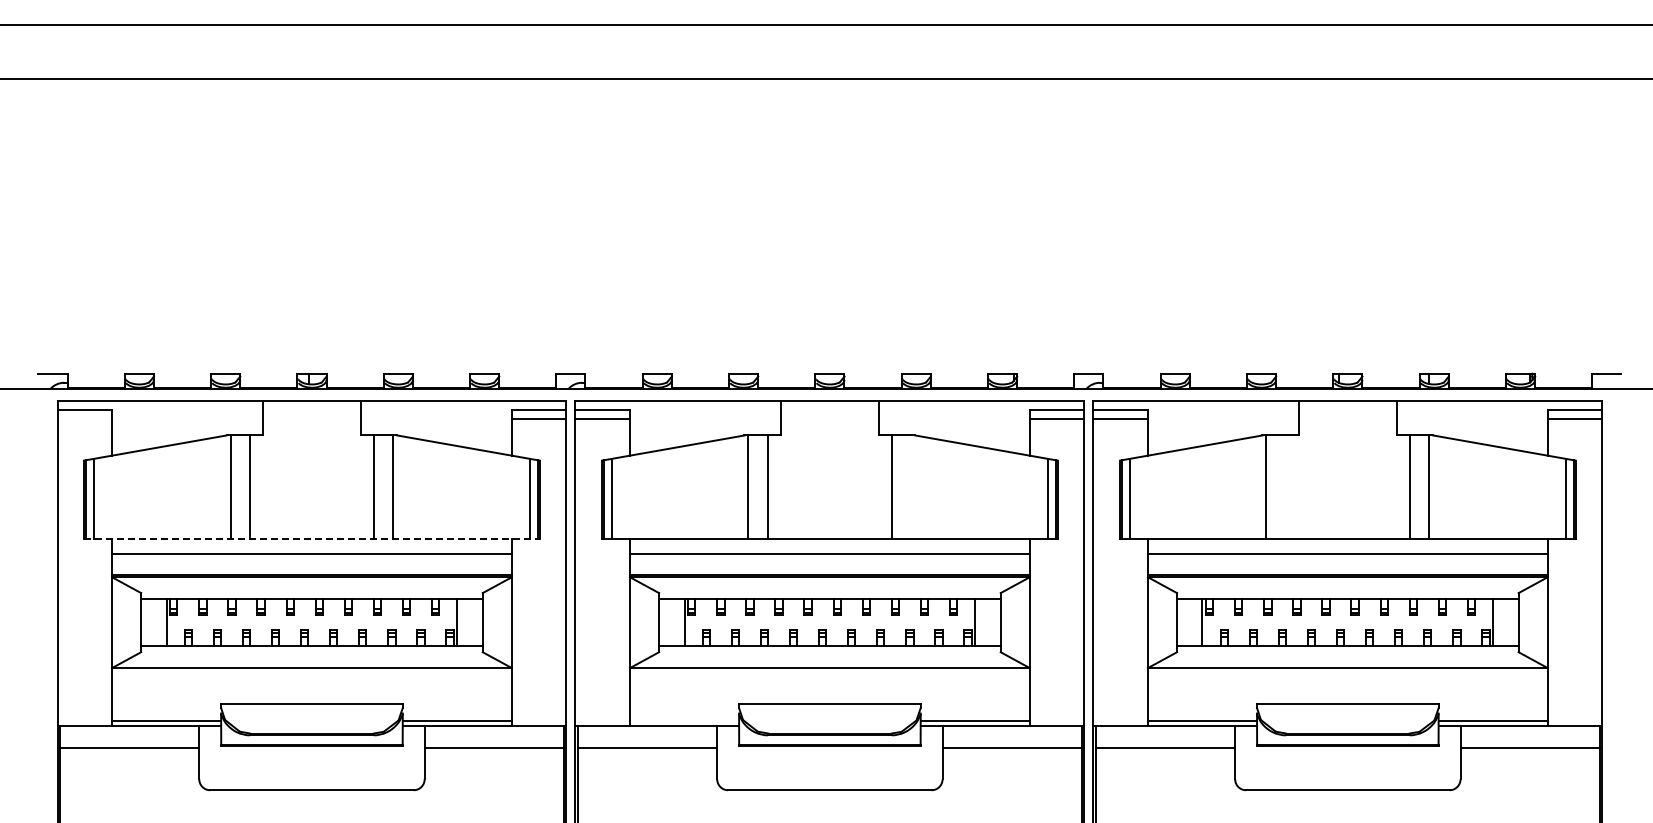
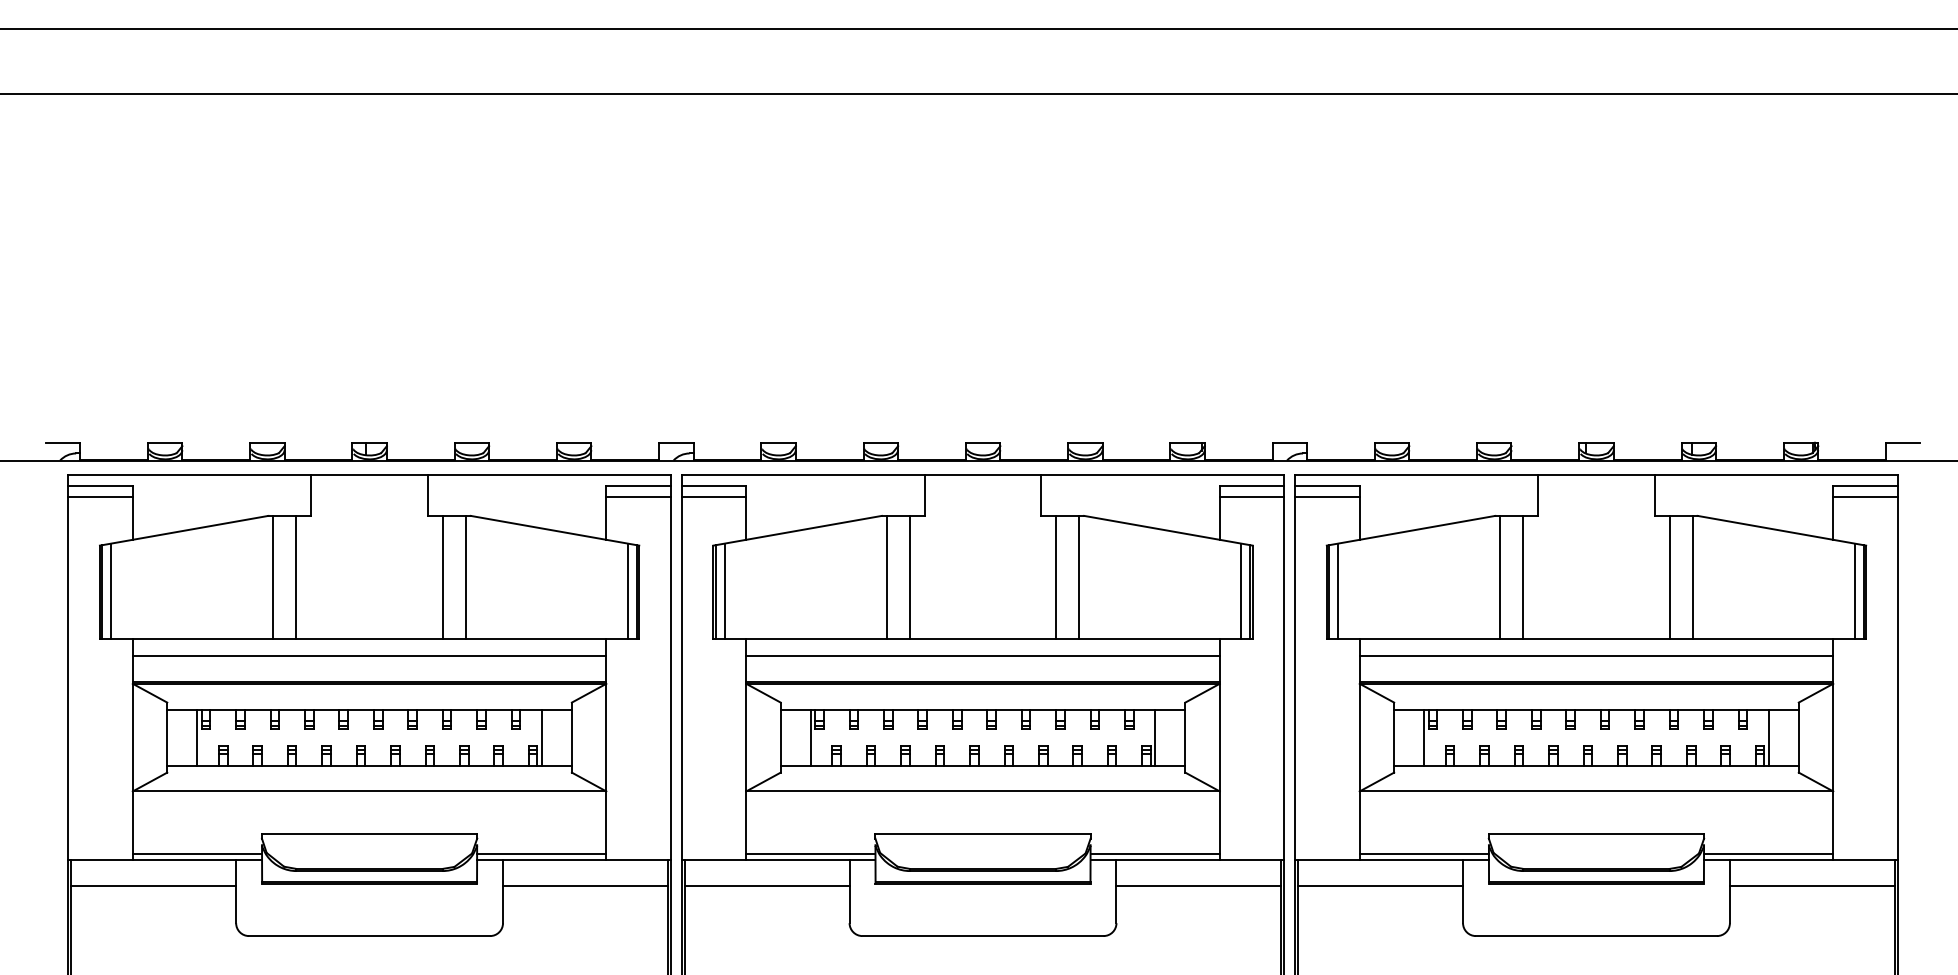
line: (84, 419) -> (100, 496), added
line: (911, 487) -> (1079, 577), added
line: (1286, 487) -> (1523, 577), added
line: (311, 539) -> (369, 639), dashed -> solid
line: (684, 720) -> (810, 853), added

